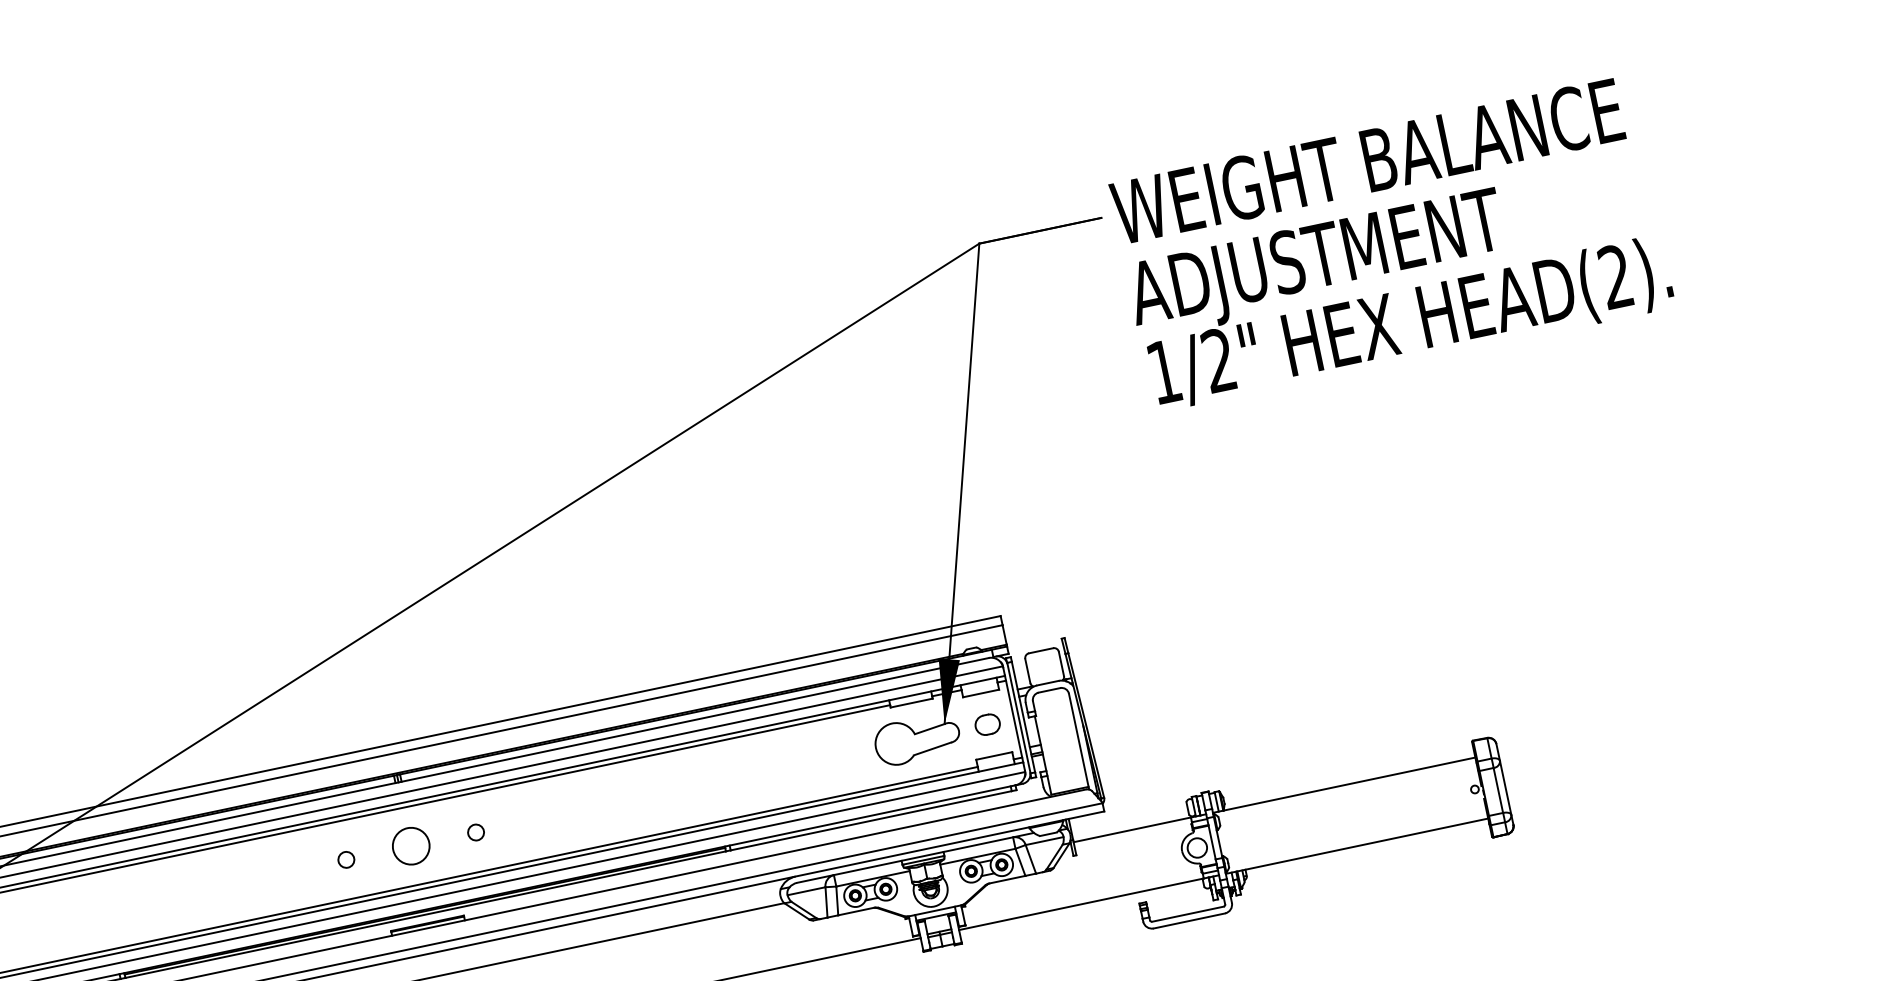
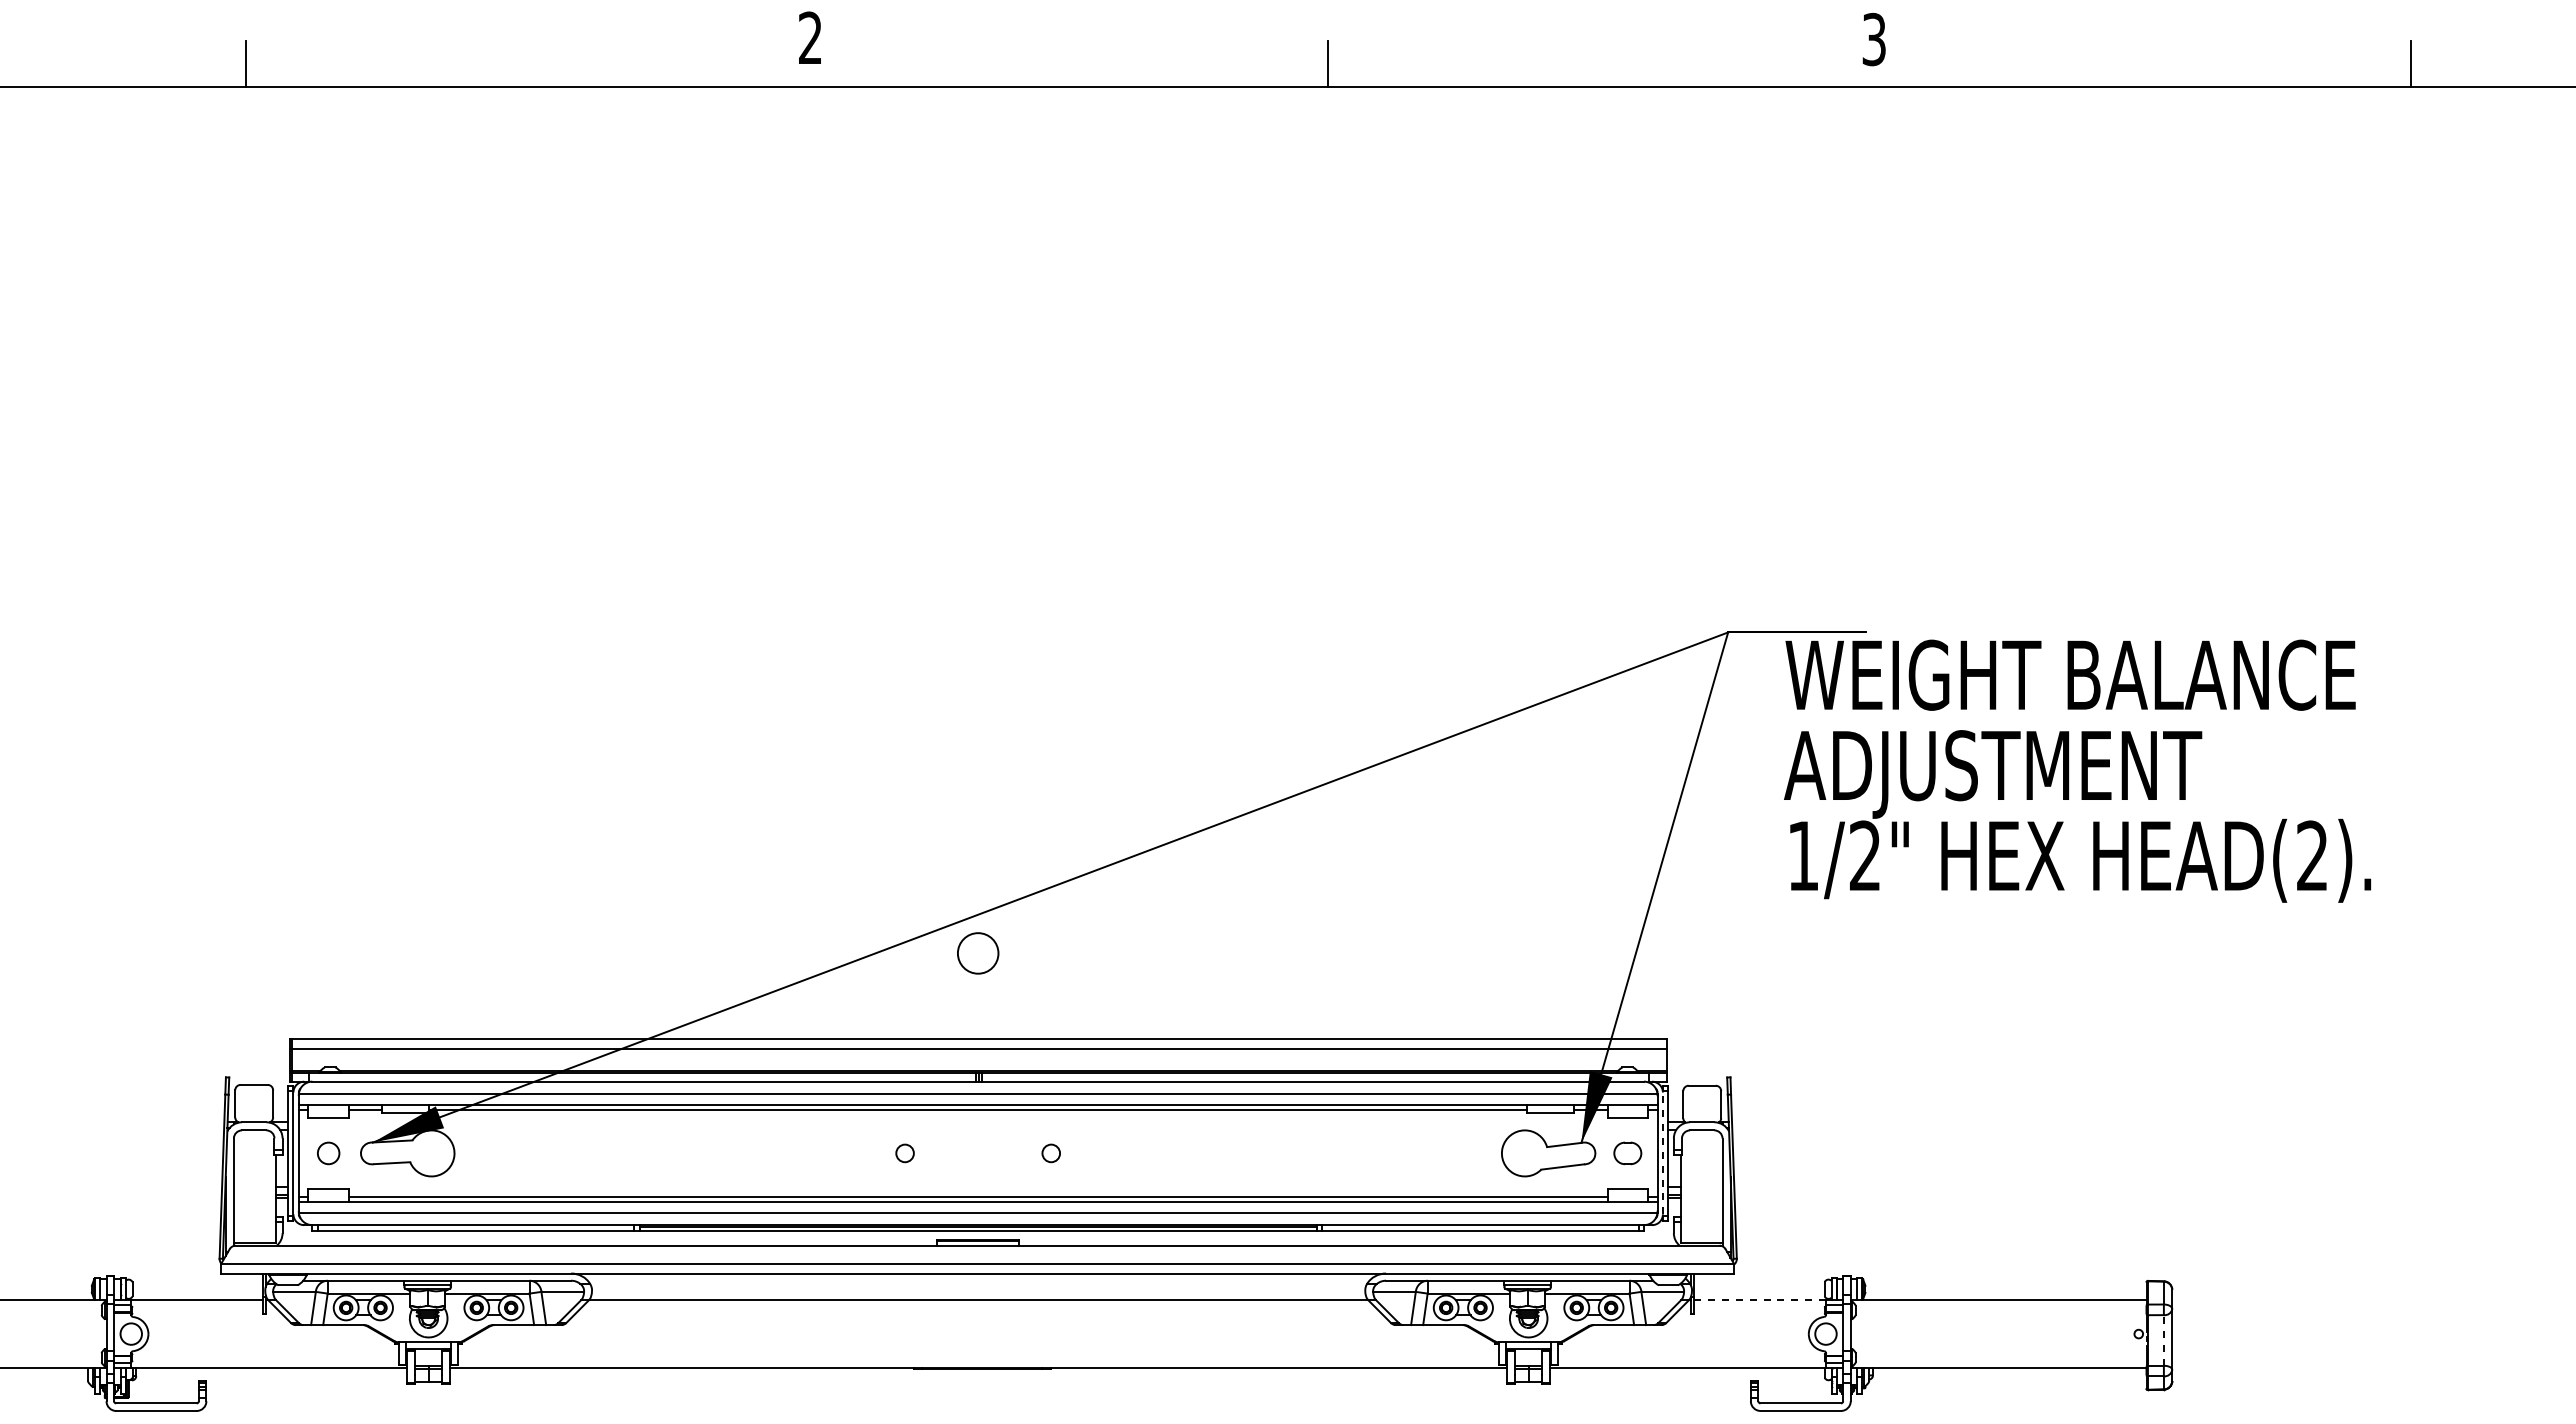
text: (1391, 244) -> (2077, 770), moved
line: (1018, 718) -> (1662, 1153), solid -> dashed
line: (1497, 789) -> (2163, 1339), solid -> dashed
line: (1131, 829) -> (1759, 1299), solid -> dashed
circle: (411, 846) -> (978, 953), moved

